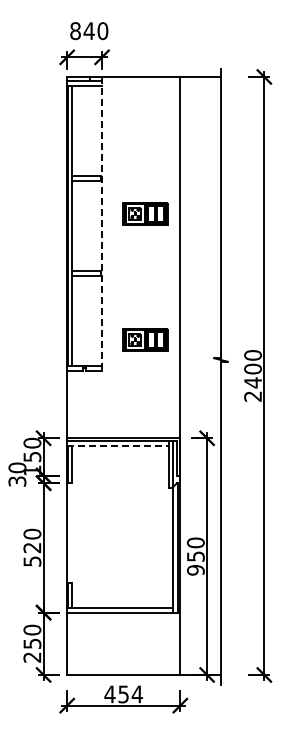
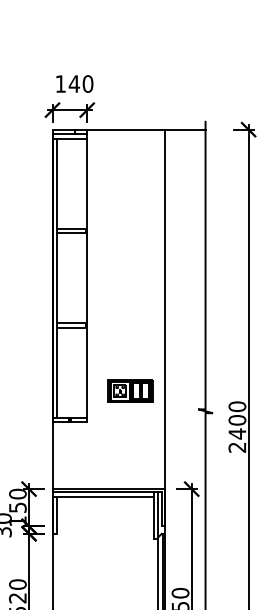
text: (75, 31) -> (60, 84), 840 -> 140
part: (145, 213) -> (130, 265), removed
line: (102, 224) -> (87, 276), dashed -> solid
line: (118, 445) -> (103, 496), dashed -> solid

